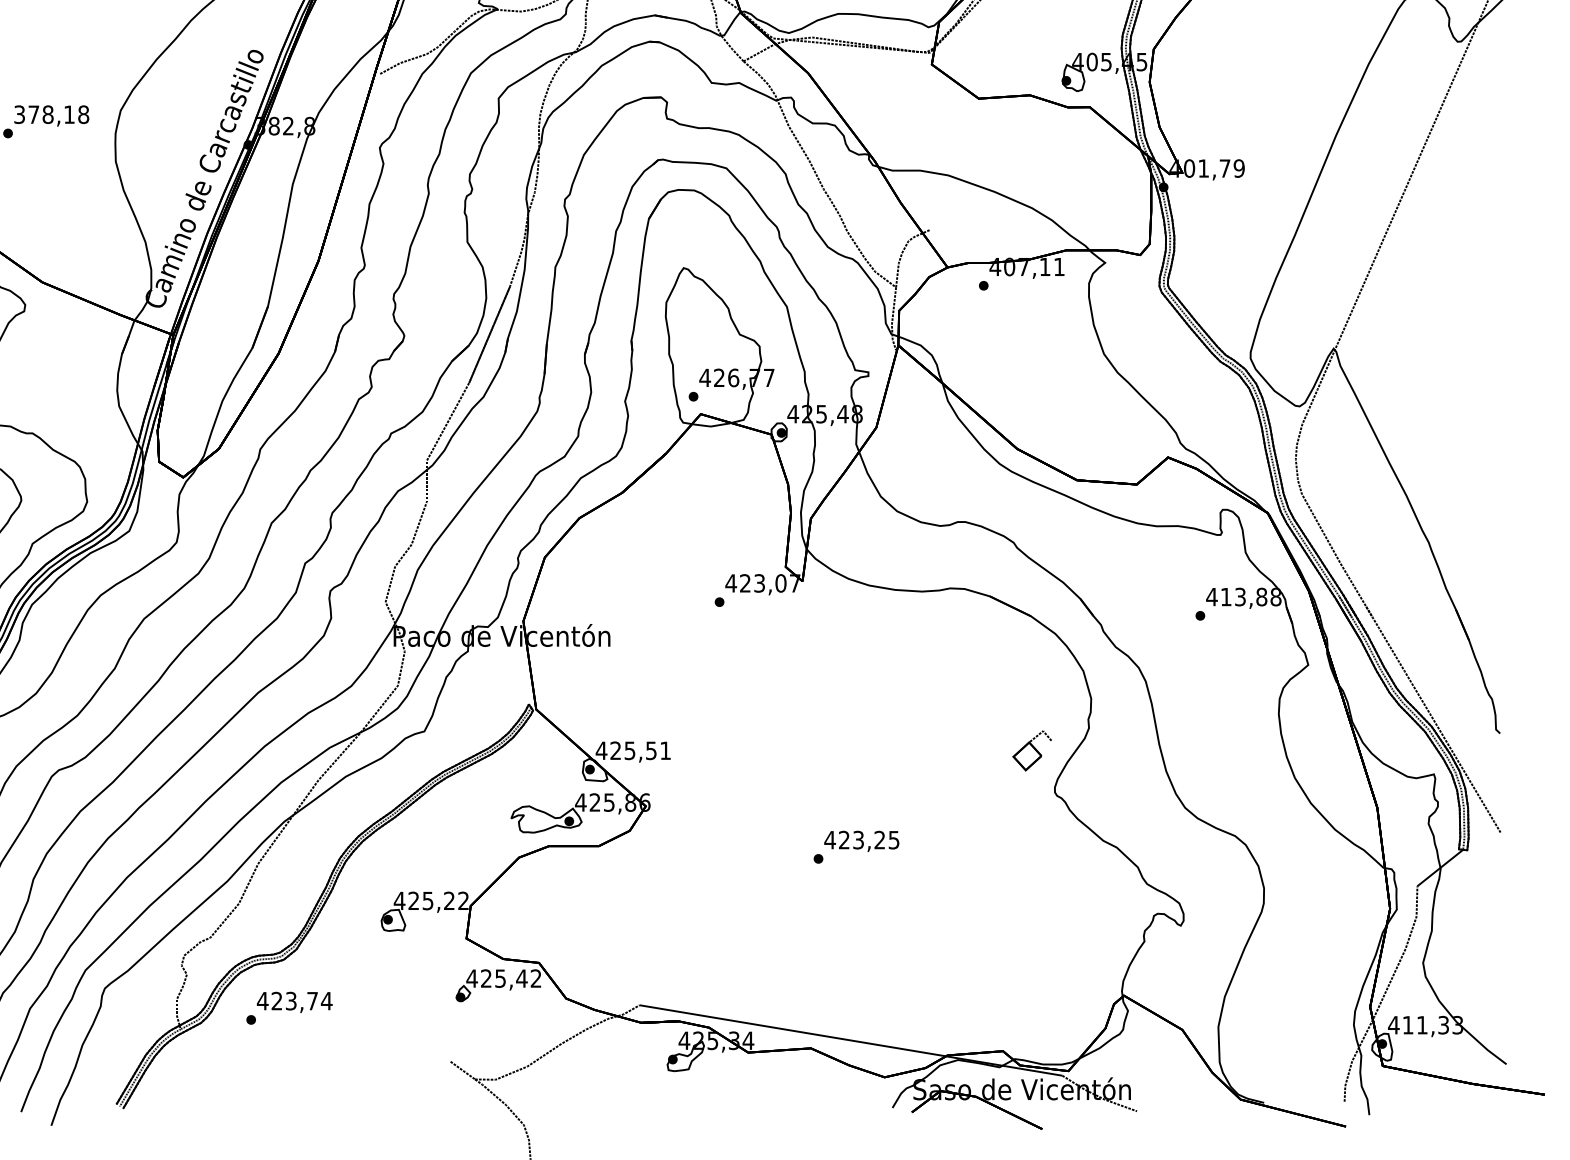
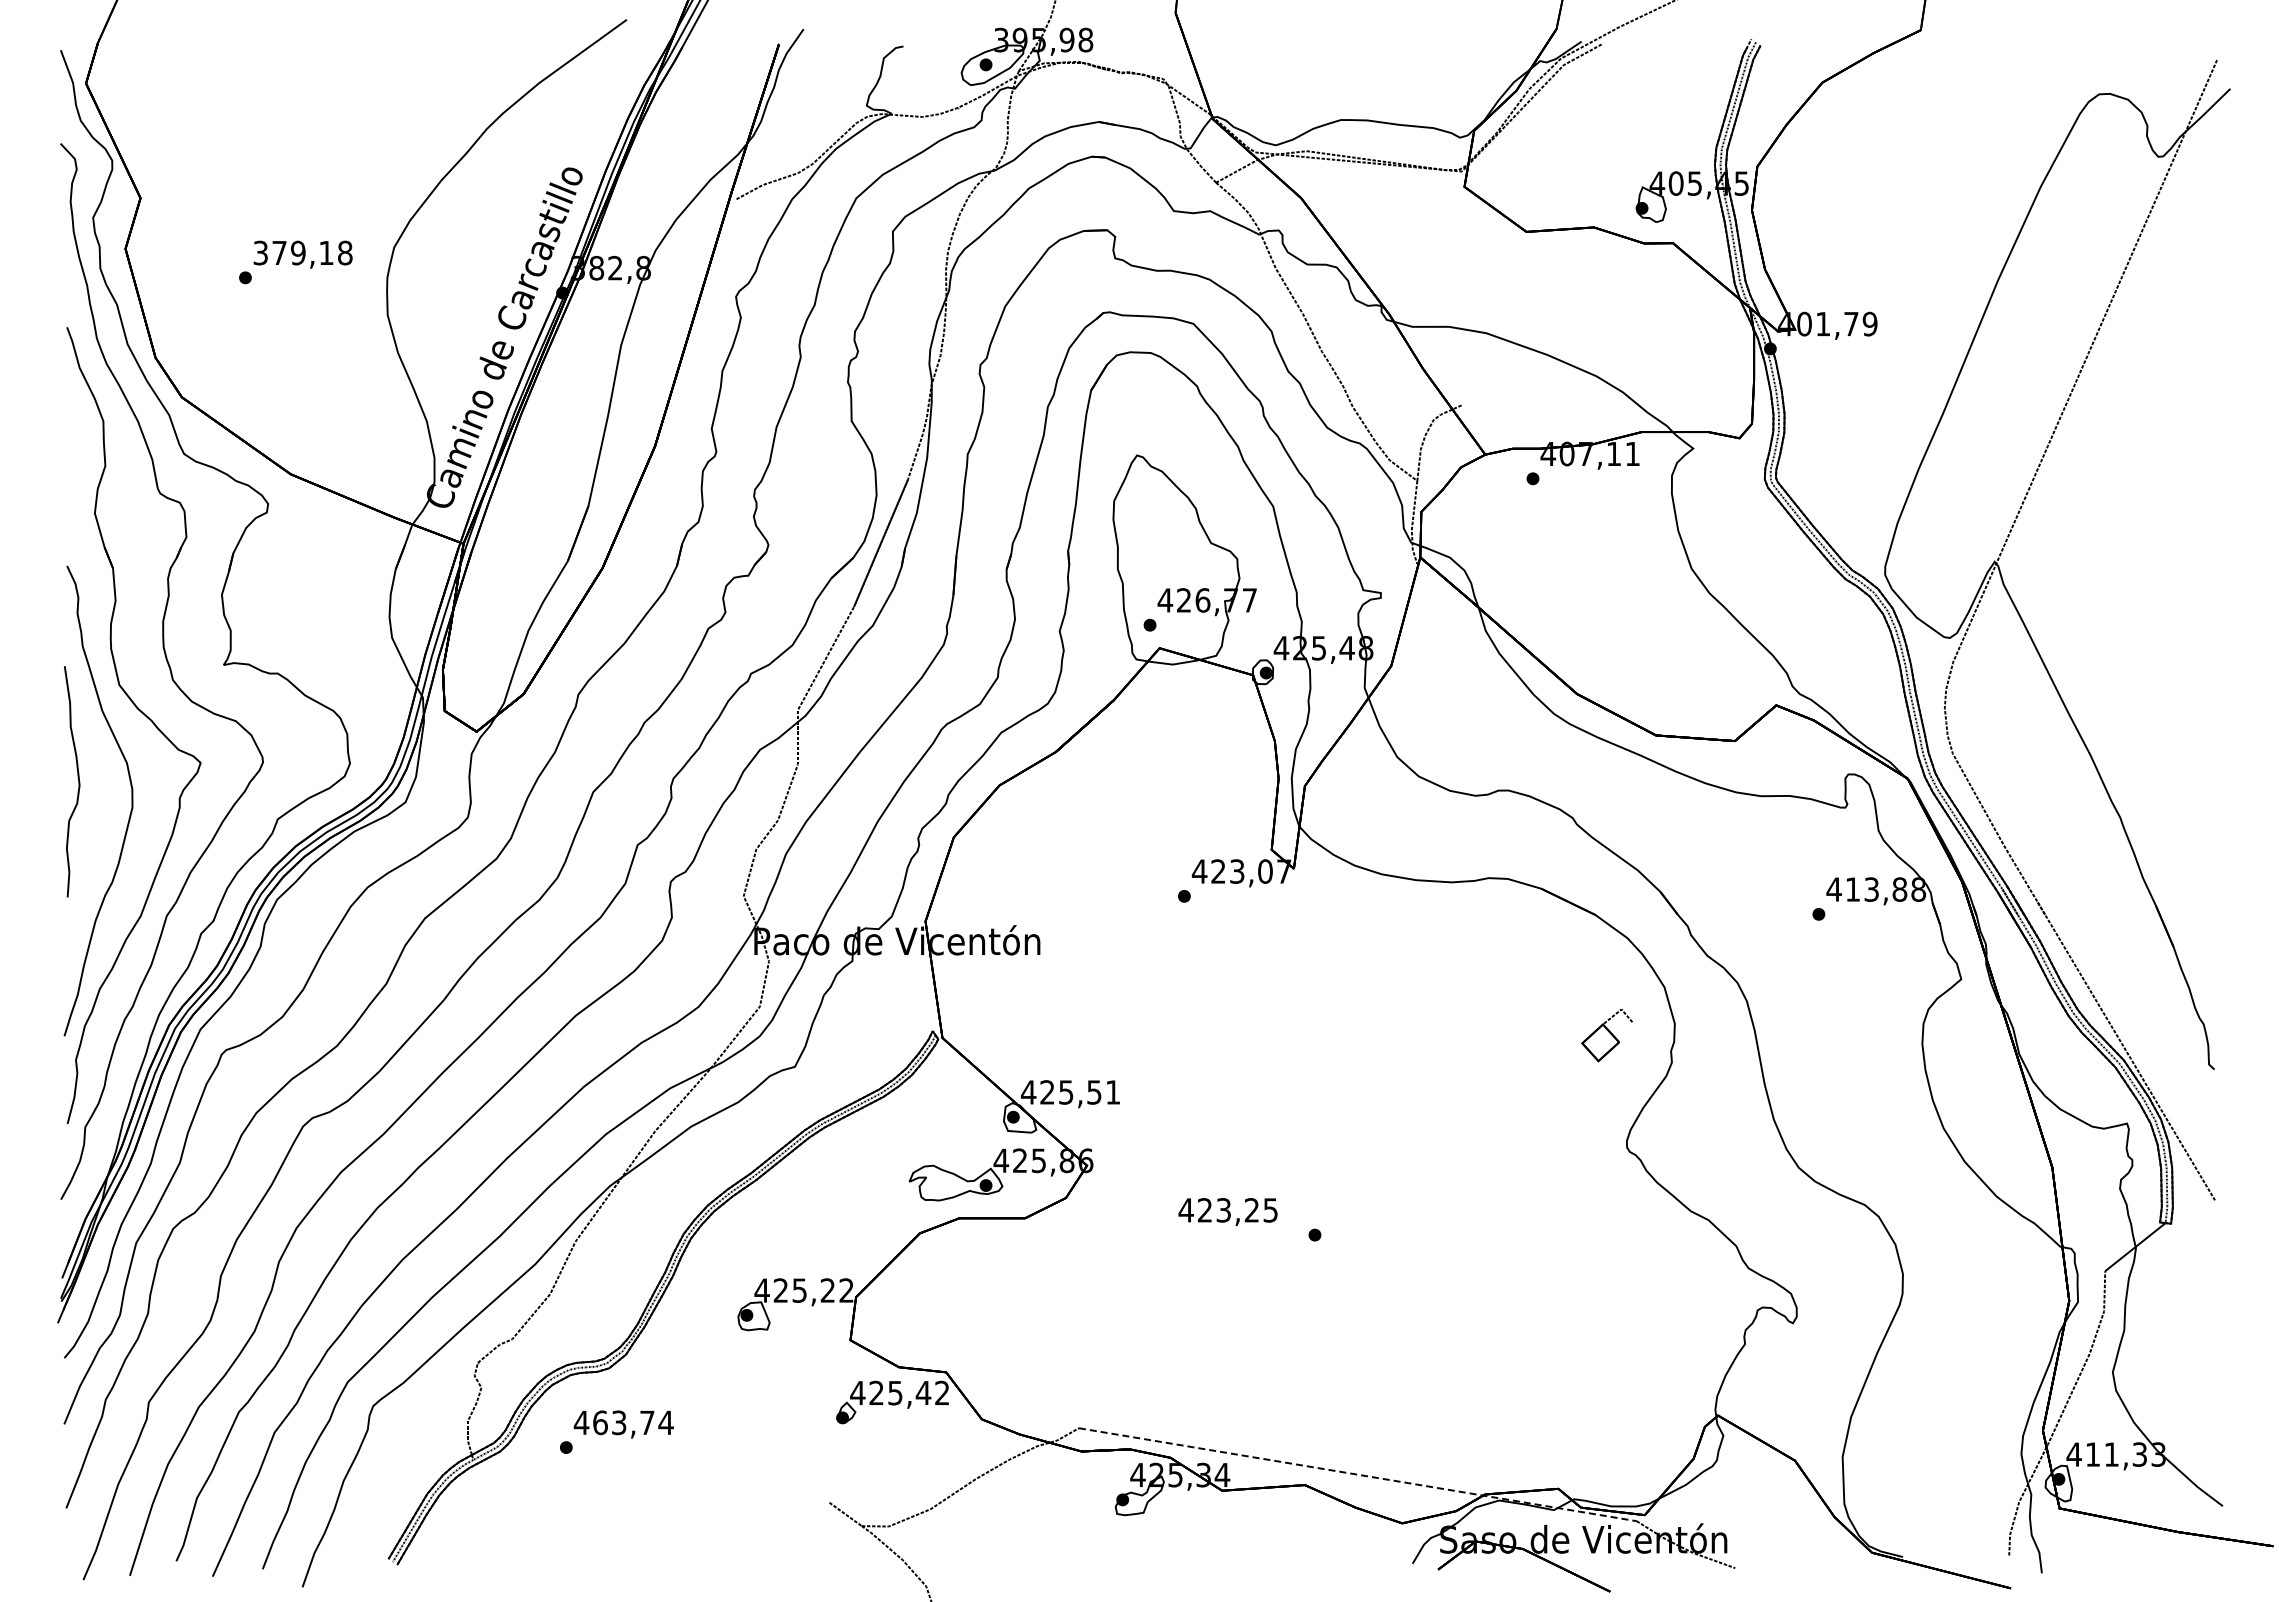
text: (48, 115) -> (298, 253), 378,18 -> 379,18
part: (1031, 750) -> (1606, 1035), moved
text: (861, 841) -> (1227, 1212), moved
text: (277, 1000) -> (600, 1422), 423,74 -> 463,74
line: (850, 1040) -> (1357, 1474), solid -> dashed

